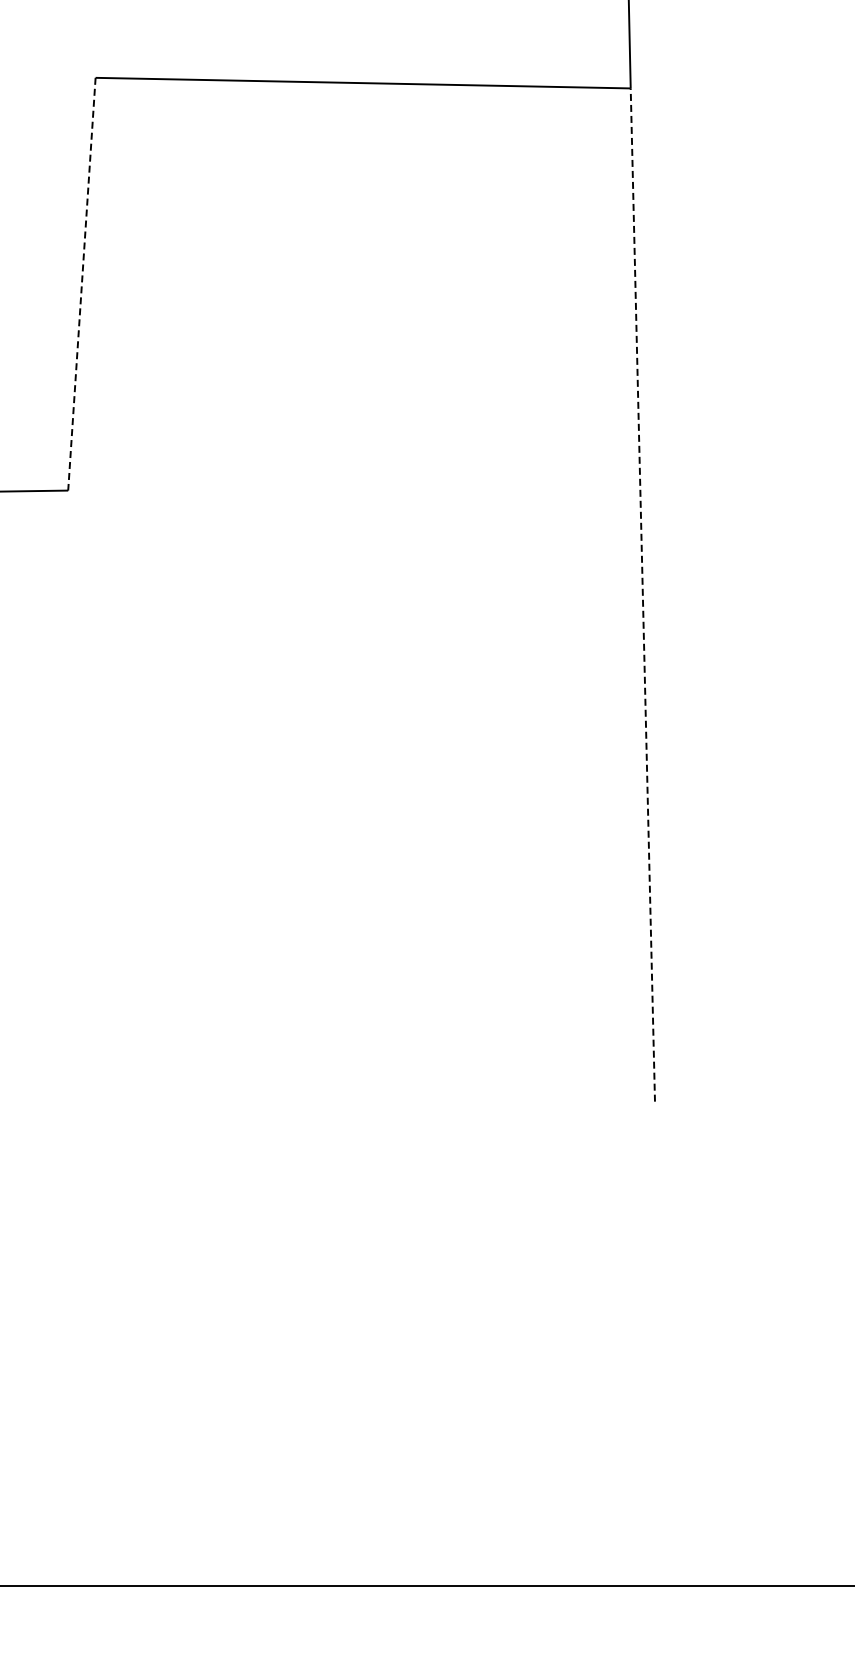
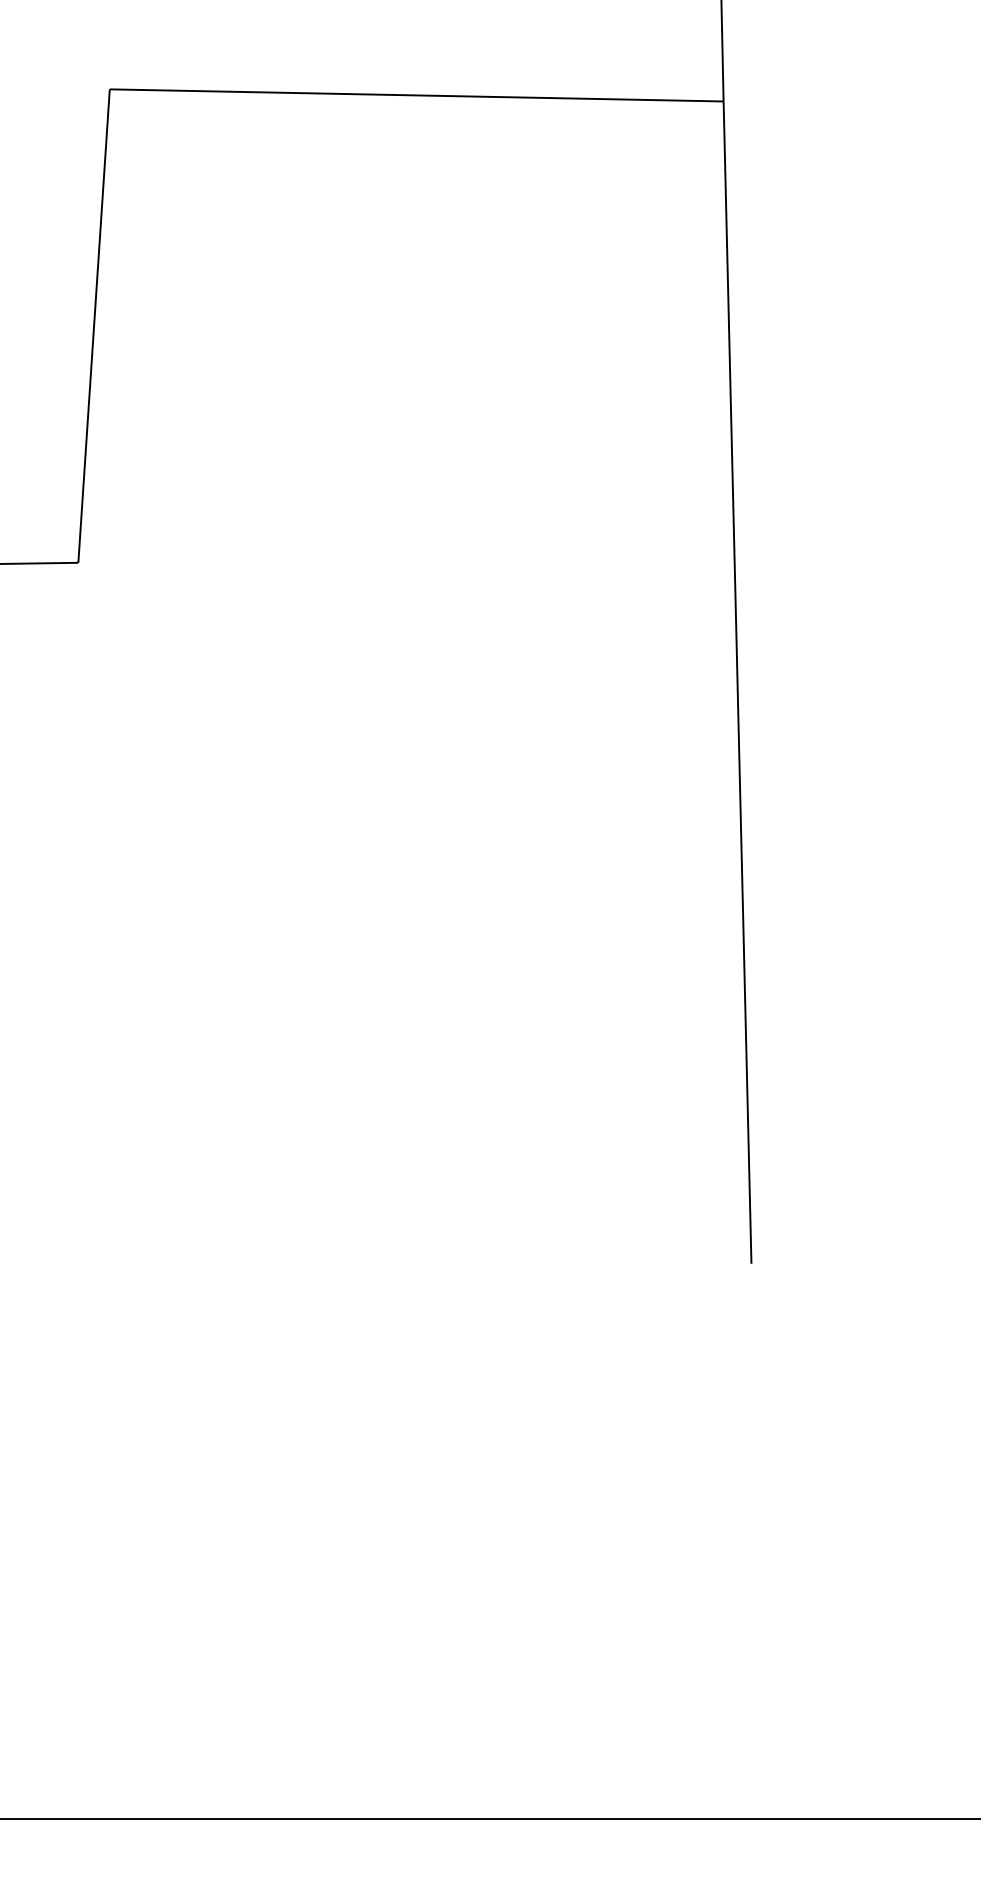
line: (81, 284) -> (93, 326), dashed -> solid
line: (642, 595) -> (737, 683), dashed -> solid

